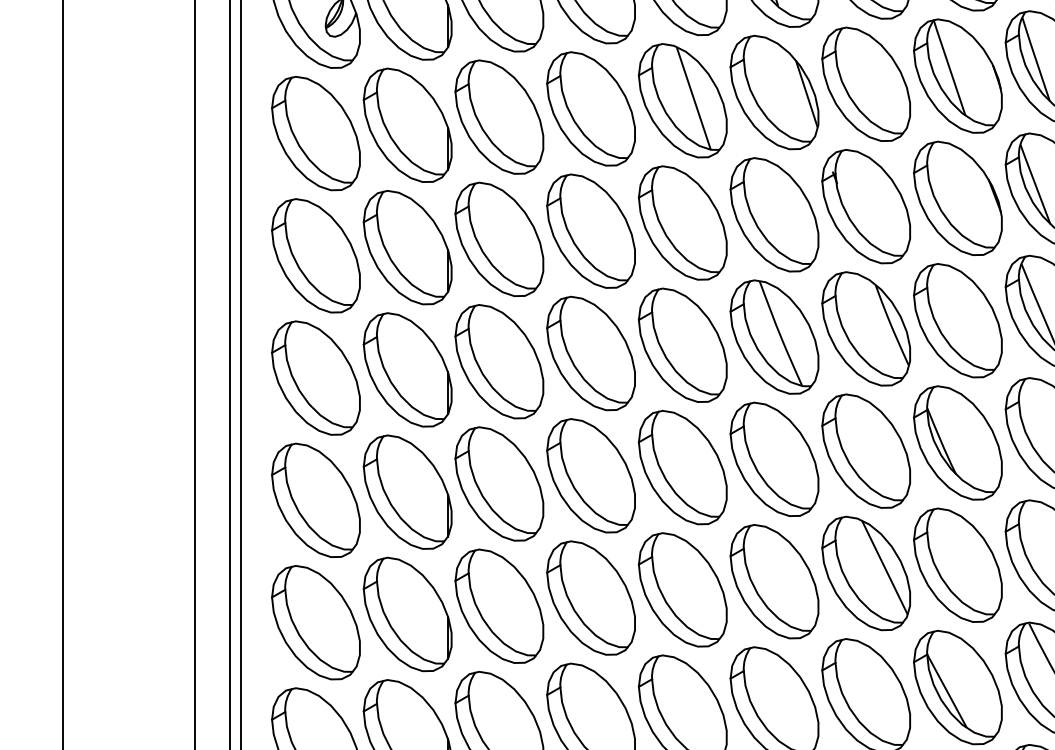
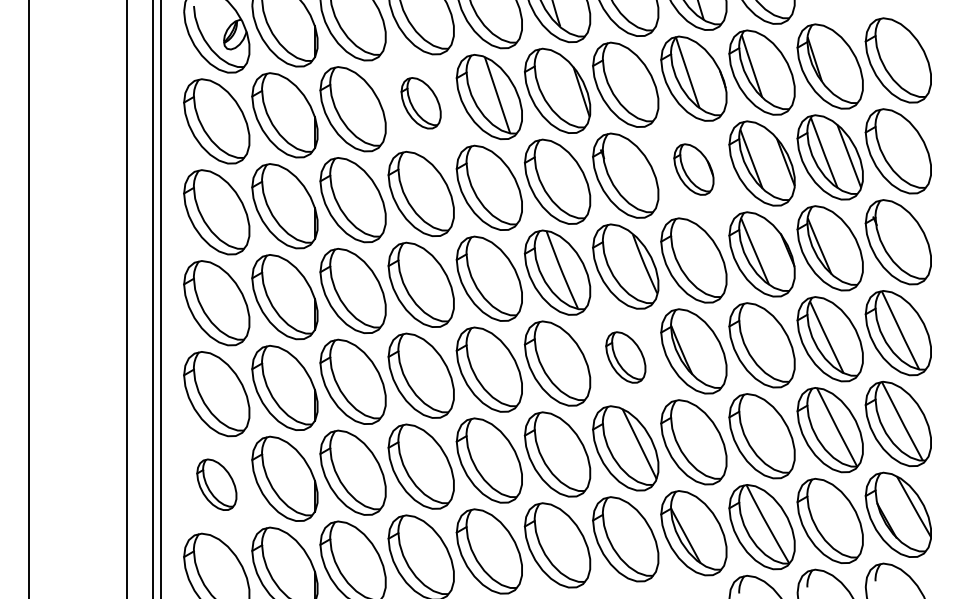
part: (590, 109) -> (420, 103), size x0.6
part: (957, 198) -> (693, 169), size x0.6
part: (865, 451) -> (625, 357), size x0.6
part: (315, 622) -> (216, 484), size x0.6

